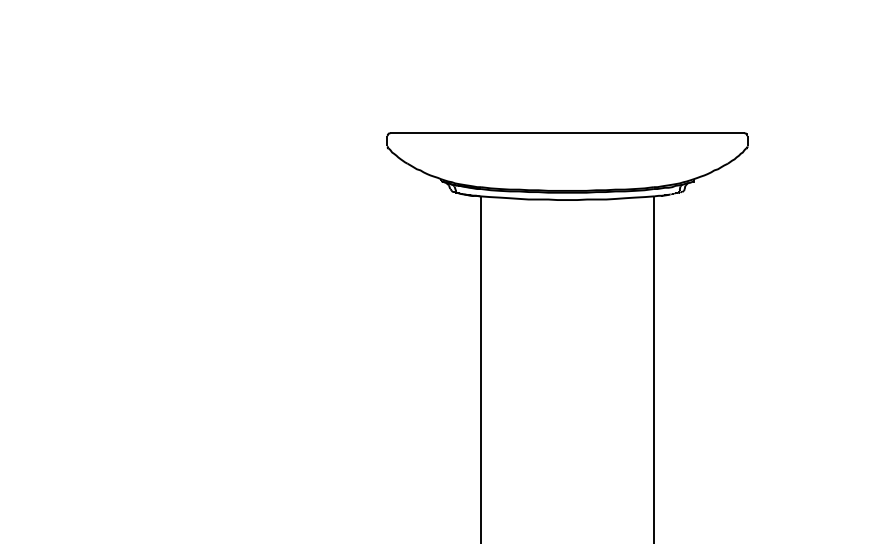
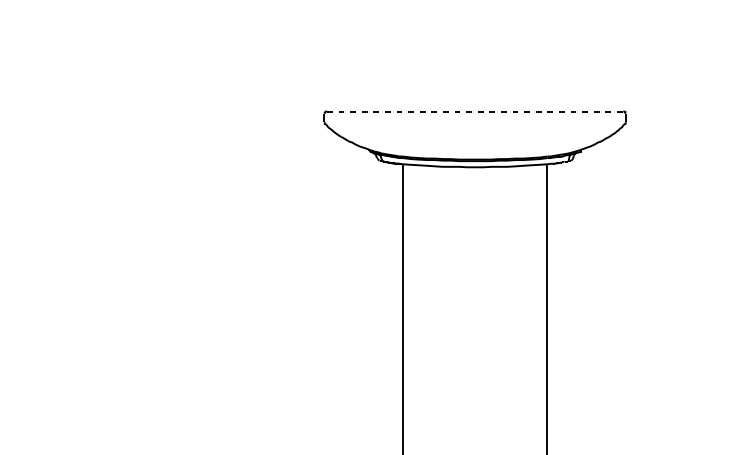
line: (567, 133) -> (475, 111), solid -> dashed

